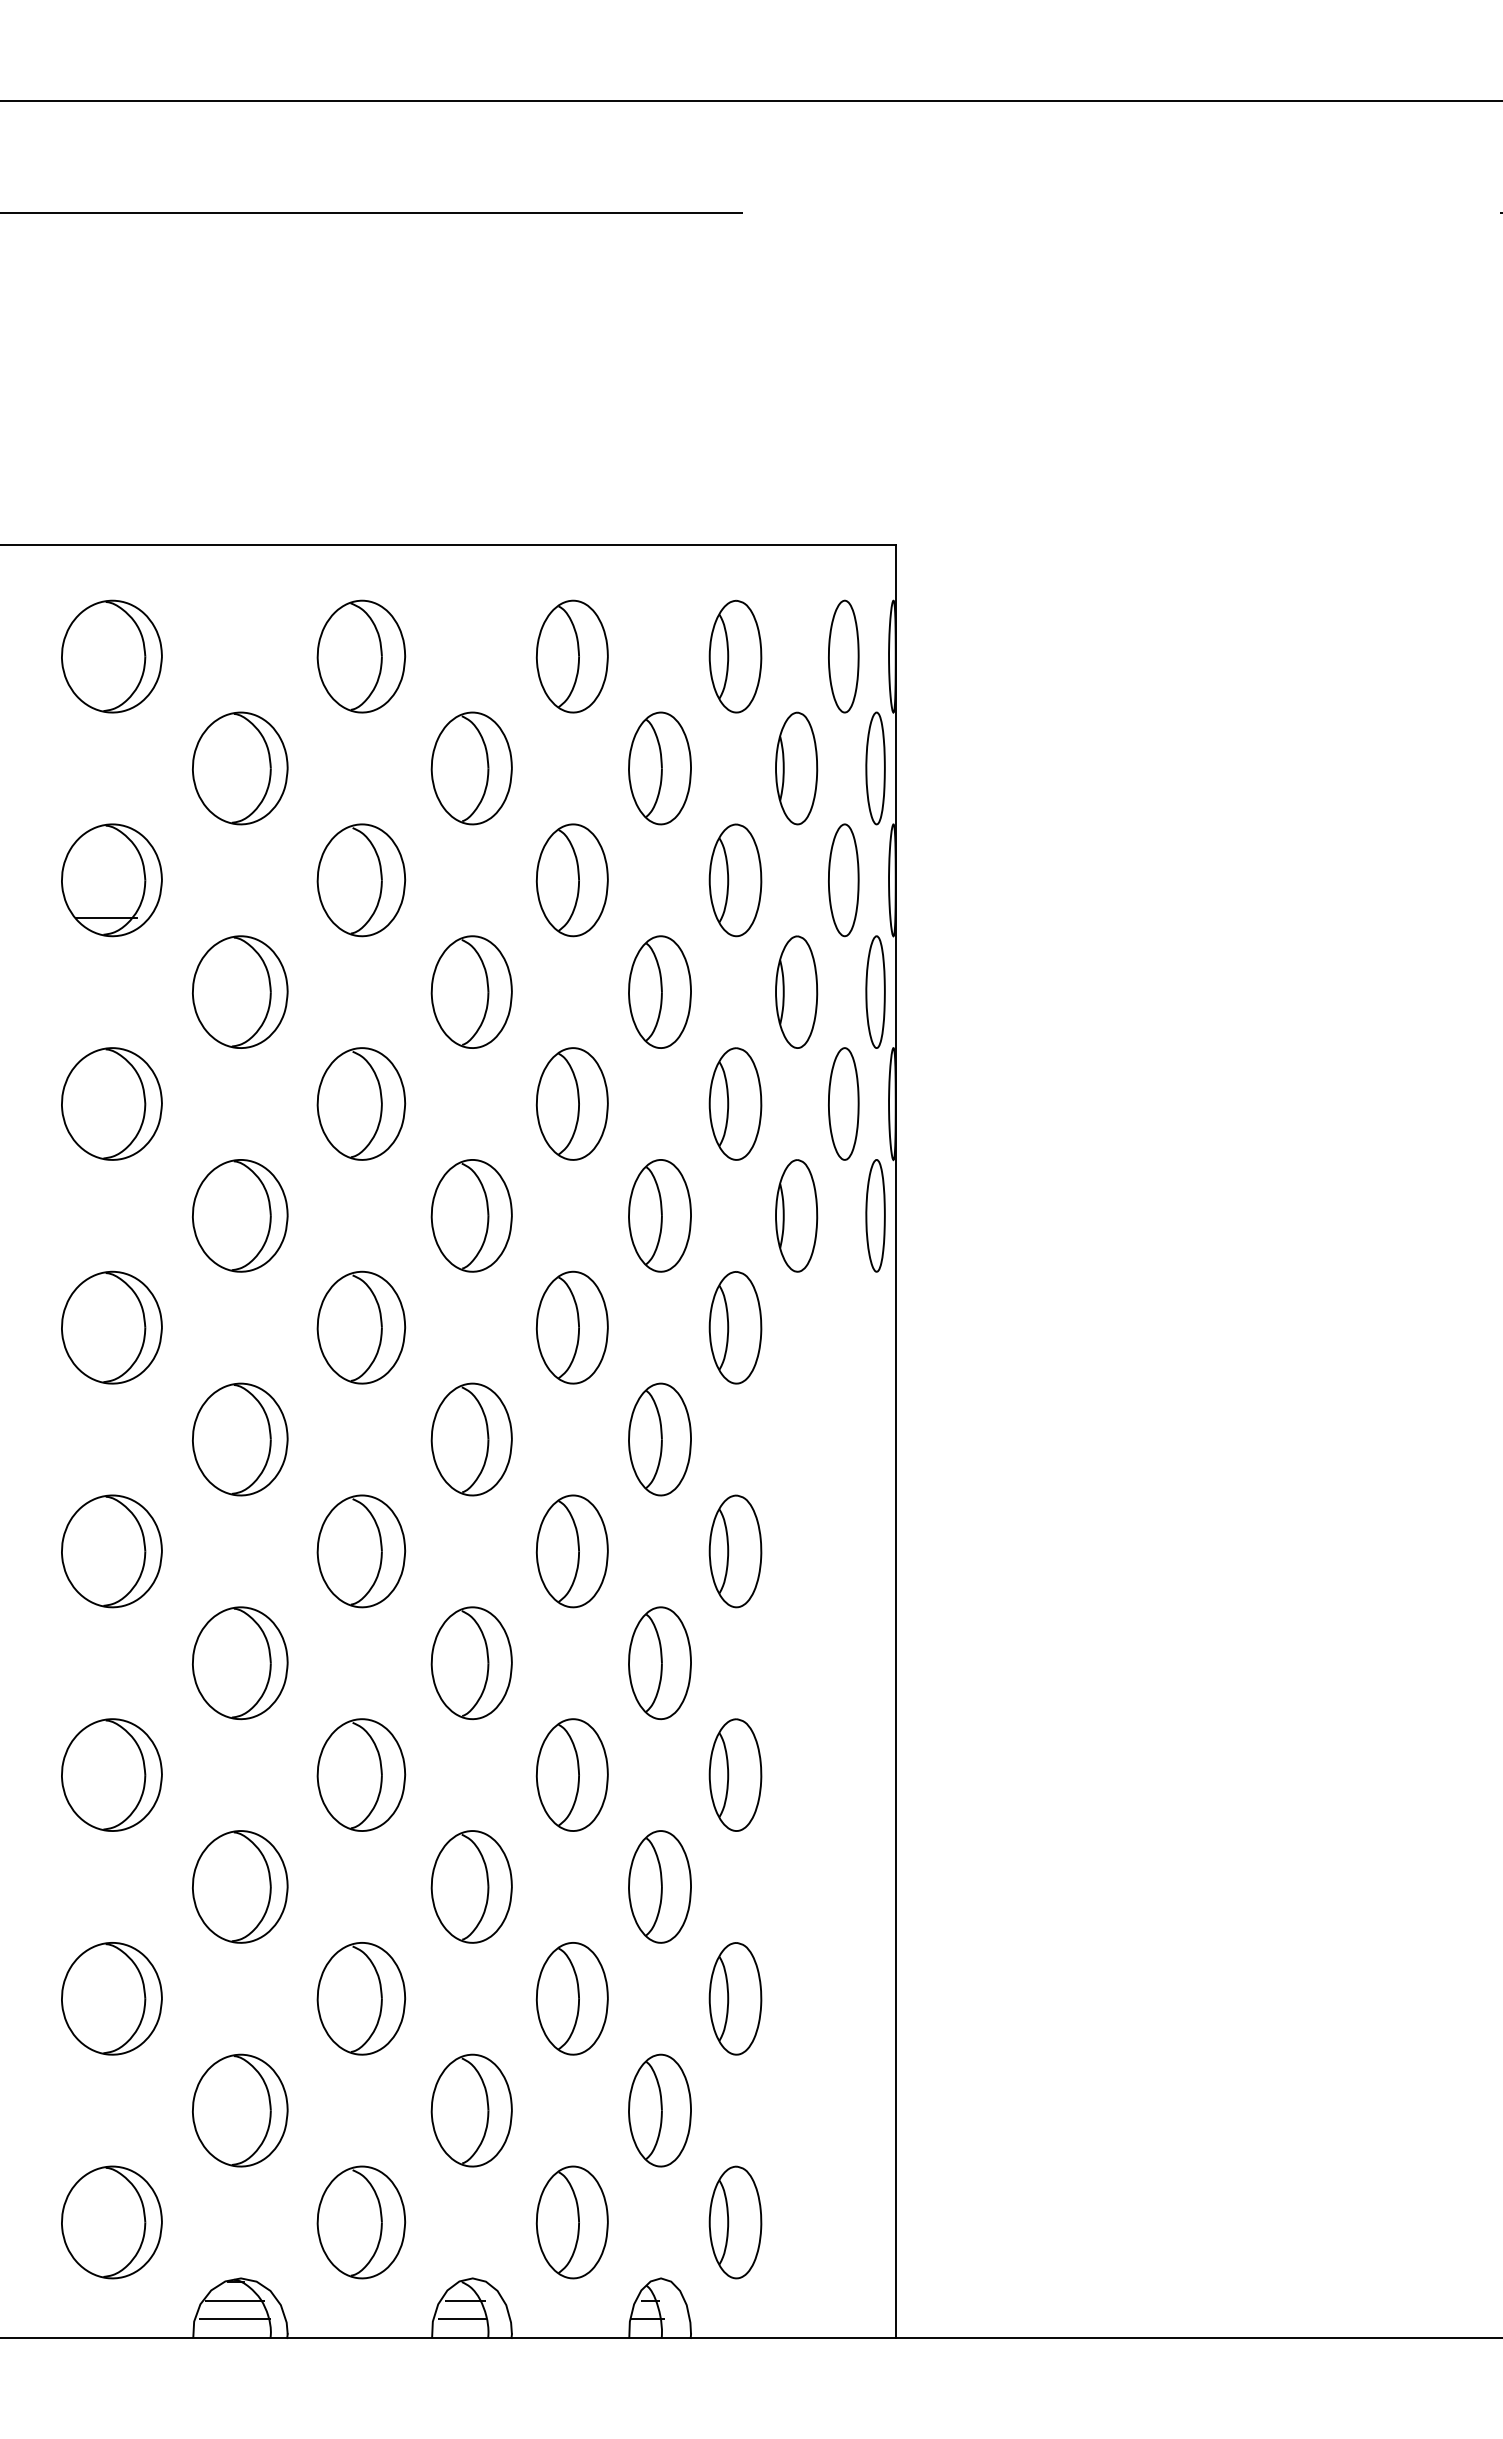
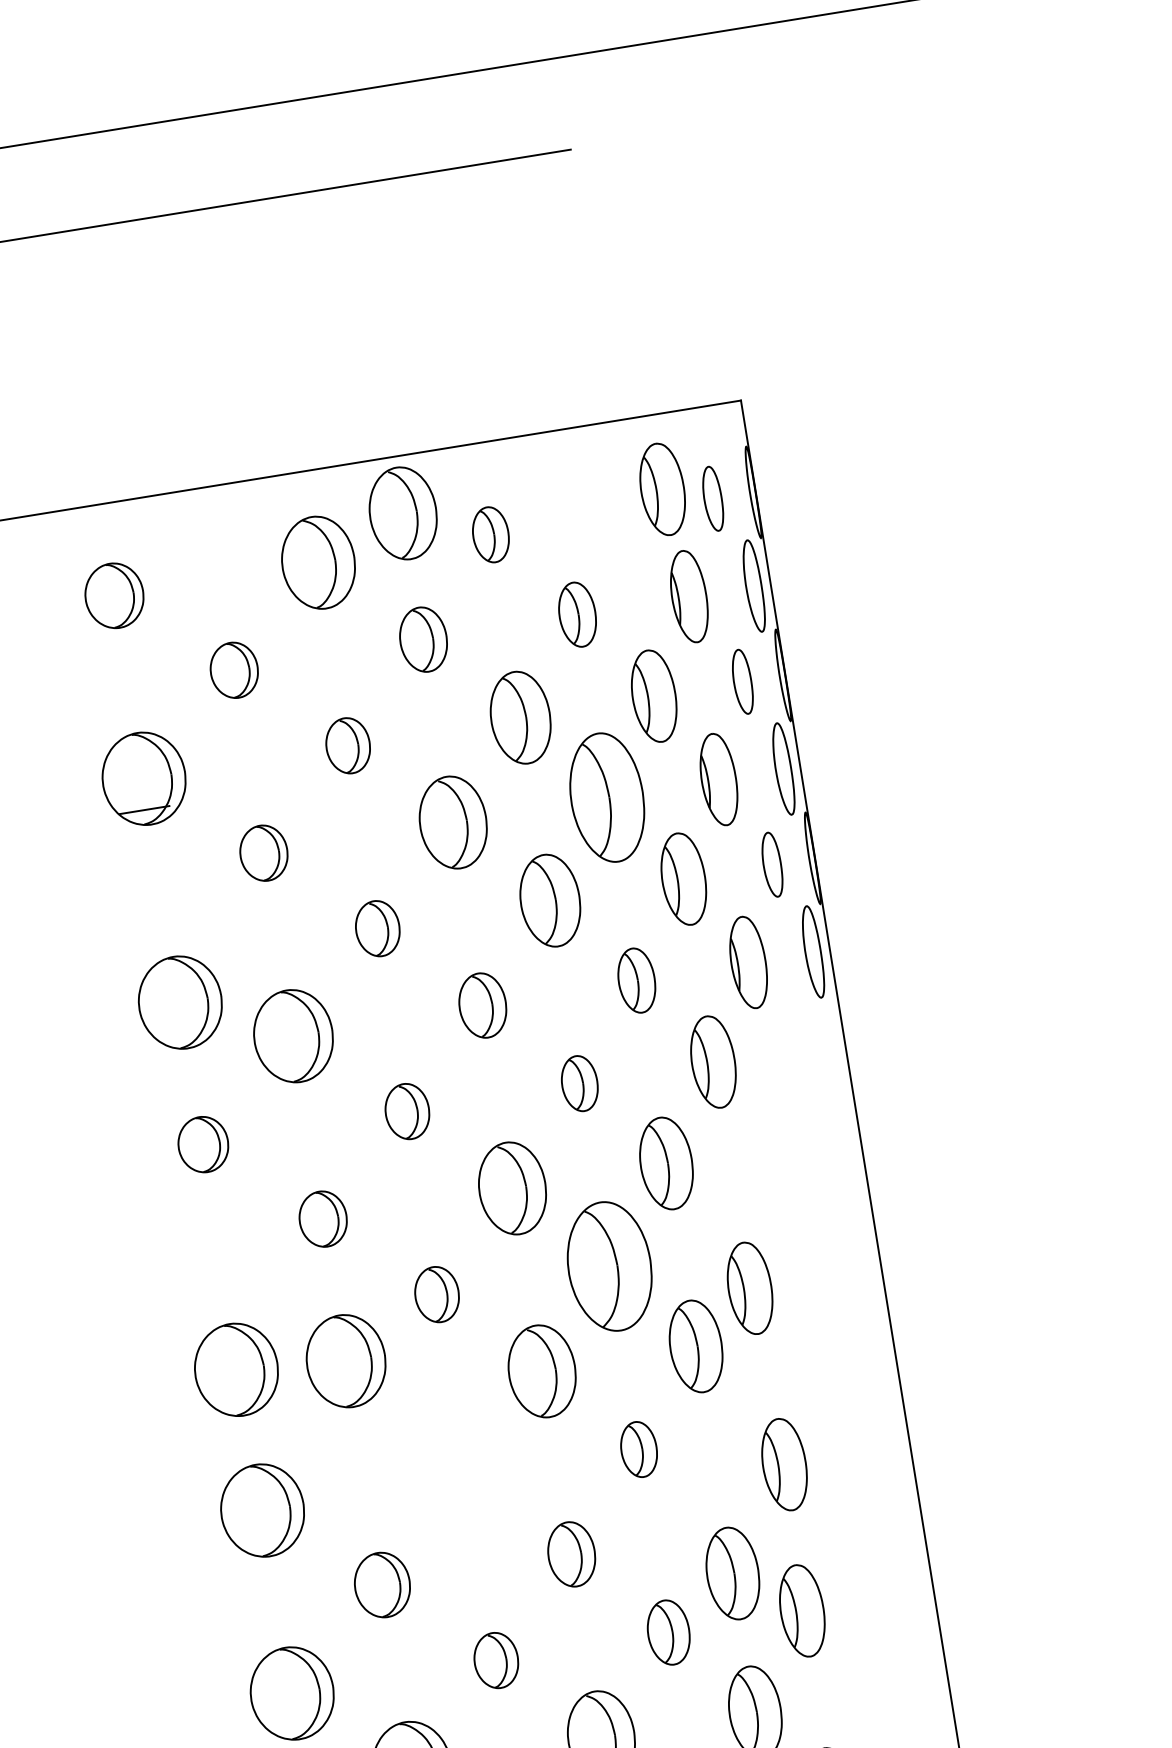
part: (471, 613) -> (402, 512), added
part: (111, 656) -> (114, 595), size x0.7
part: (571, 656) -> (490, 534), size x0.6
part: (735, 656) -> (662, 489), moved
part: (843, 656) -> (712, 498), size x0.7
part: (240, 768) -> (234, 670), size x0.6
part: (471, 768) -> (423, 639), size x0.7
part: (659, 768) -> (577, 614), size x0.7
part: (361, 880) -> (348, 745), size x0.6
part: (843, 880) -> (742, 682), size x0.7
part: (240, 991) -> (263, 852), size x0.6
part: (659, 991) -> (606, 797), size x1.4
part: (111, 1103) -> (179, 1002), moved
part: (361, 1103) -> (377, 928), size x0.6
part: (843, 1103) -> (771, 864), size x0.7
part: (471, 1215) -> (482, 1005), size x0.7
part: (659, 1215) -> (636, 980), size x0.7
part: (111, 1327) -> (202, 1144), size x0.6
part: (361, 1327) -> (407, 1111), size x0.6
part: (571, 1327) -> (579, 1083), size x0.6
part: (240, 1439) -> (323, 1219), size x0.6
part: (111, 1551) -> (236, 1370), moved
part: (361, 1551) -> (437, 1294), size x0.6
part: (571, 1551) -> (608, 1266), size x1.4
part: (735, 1551) -> (750, 1288), moved
part: (240, 1663) -> (346, 1361), moved
part: (361, 1774) -> (466, 1477), removed
part: (571, 1774) -> (638, 1449), size x0.6
part: (735, 1774) -> (784, 1464), moved
part: (240, 1886) -> (382, 1584), size x0.7
part: (471, 1886) -> (571, 1554), size x0.7
part: (659, 1886) -> (732, 1573), moved
part: (361, 1998) -> (496, 1660), size x0.6
part: (571, 1998) -> (668, 1632), size x0.7

